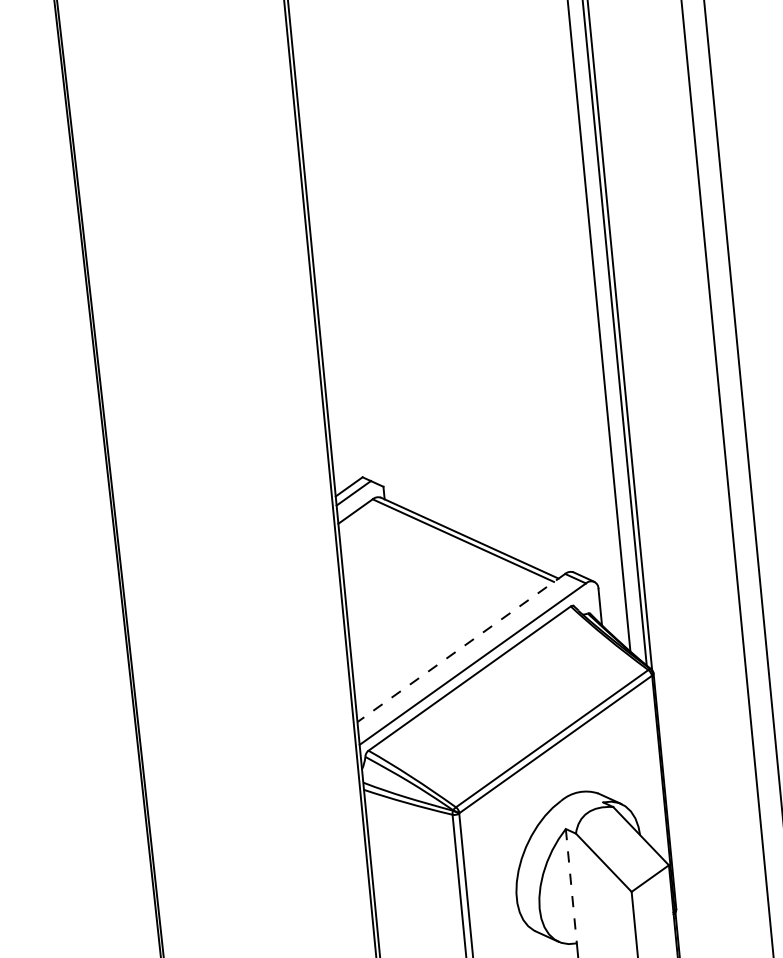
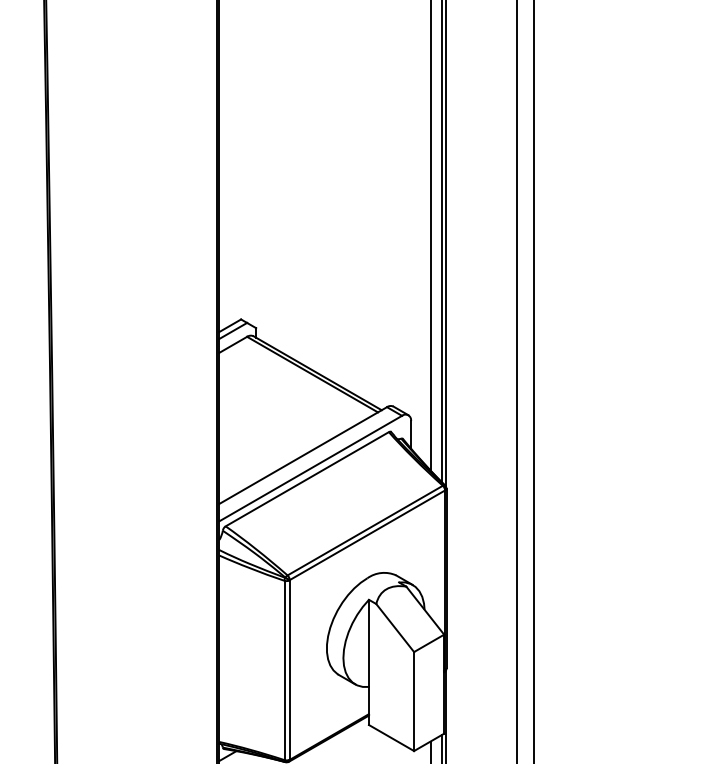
line: (461, 647) -> (303, 455), dashed -> solid
line: (570, 886) -> (368, 643), dashed -> solid

